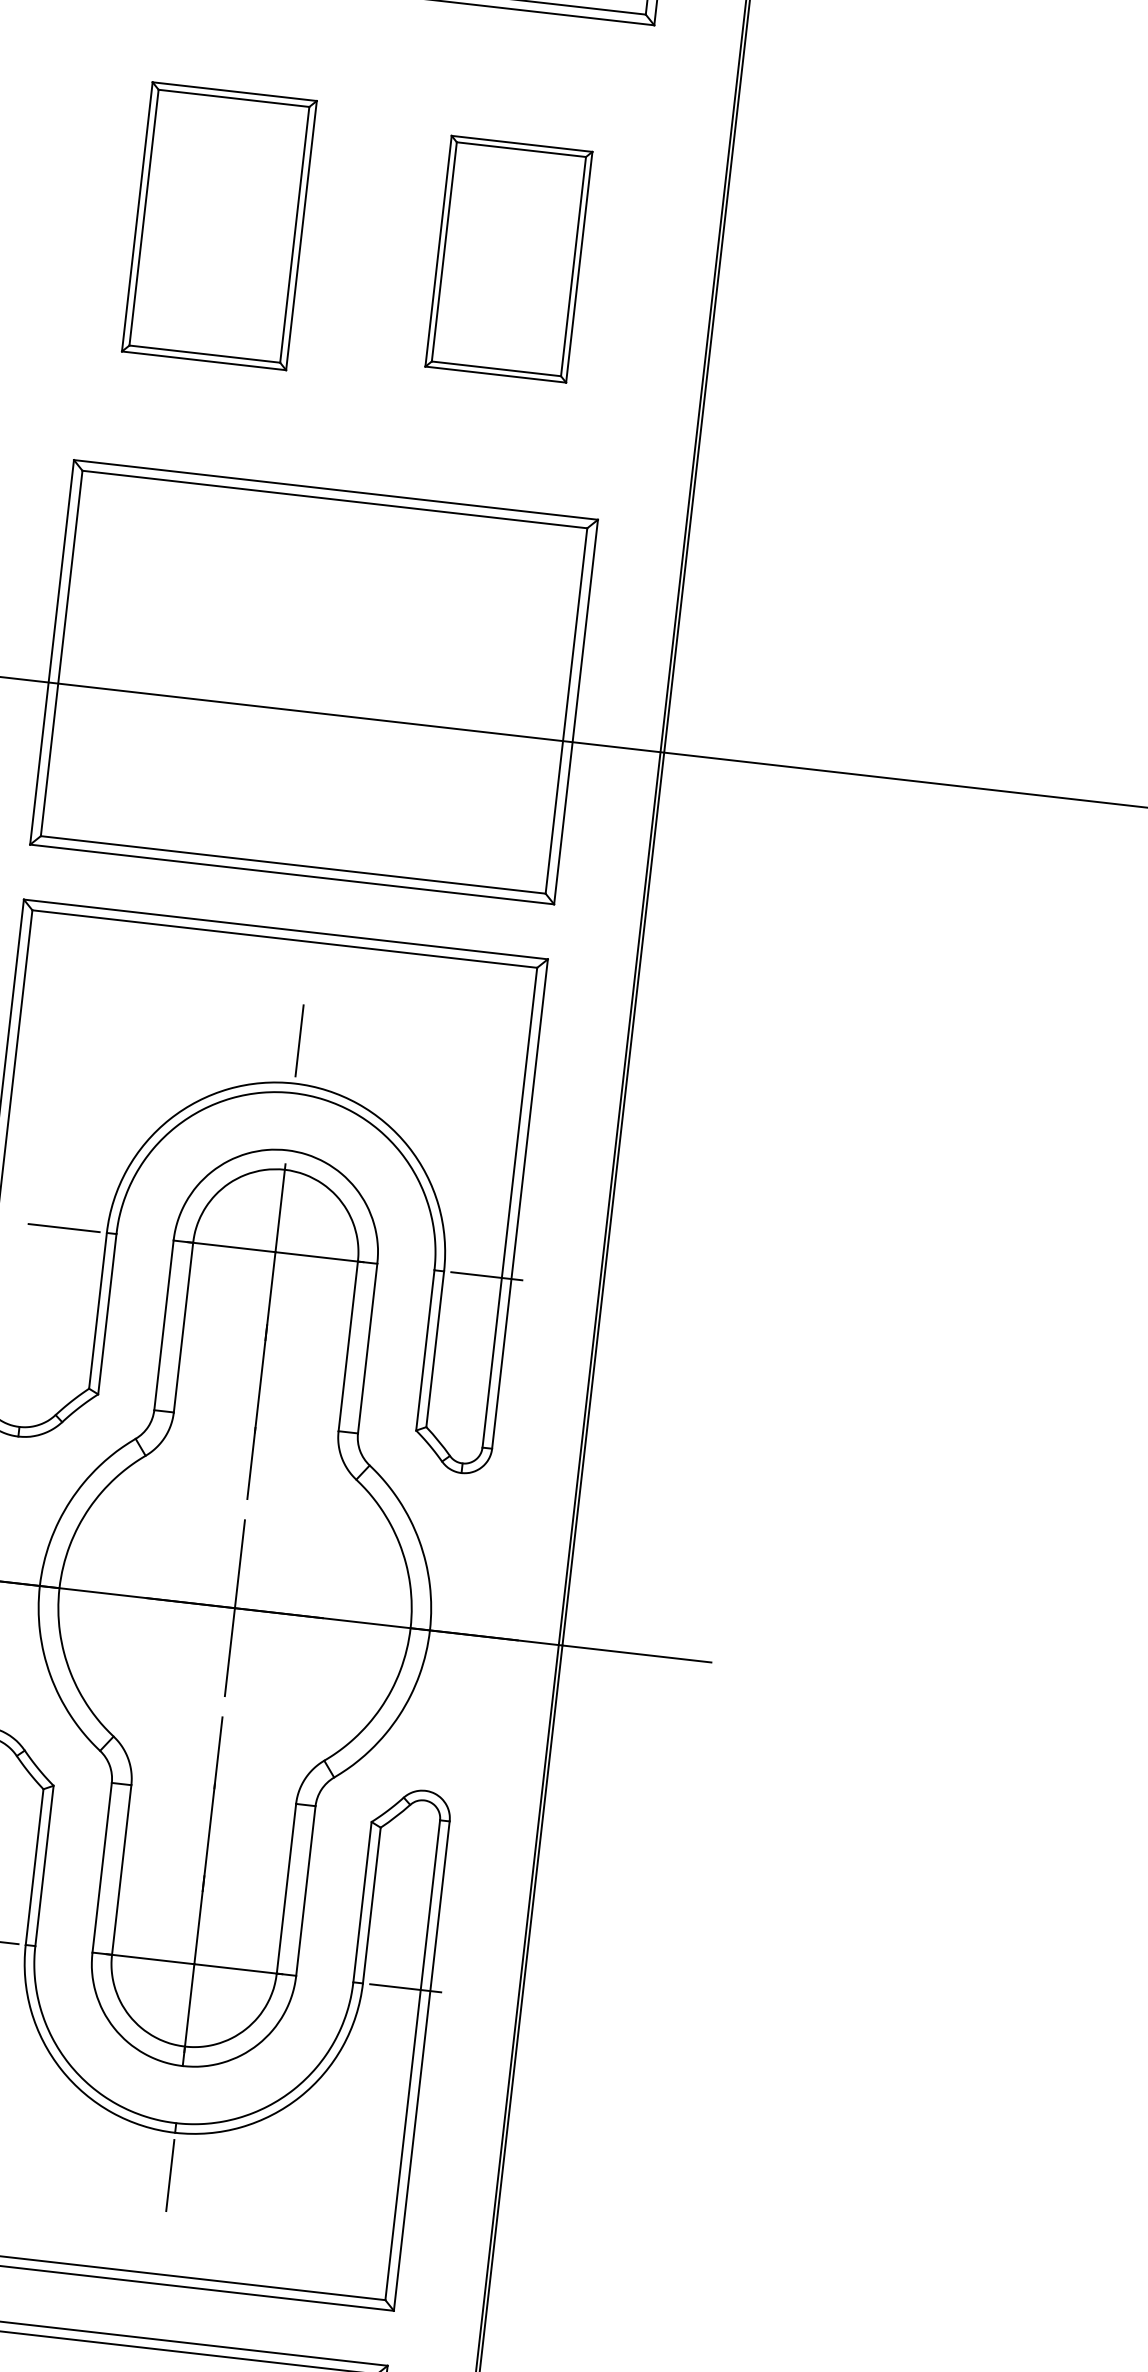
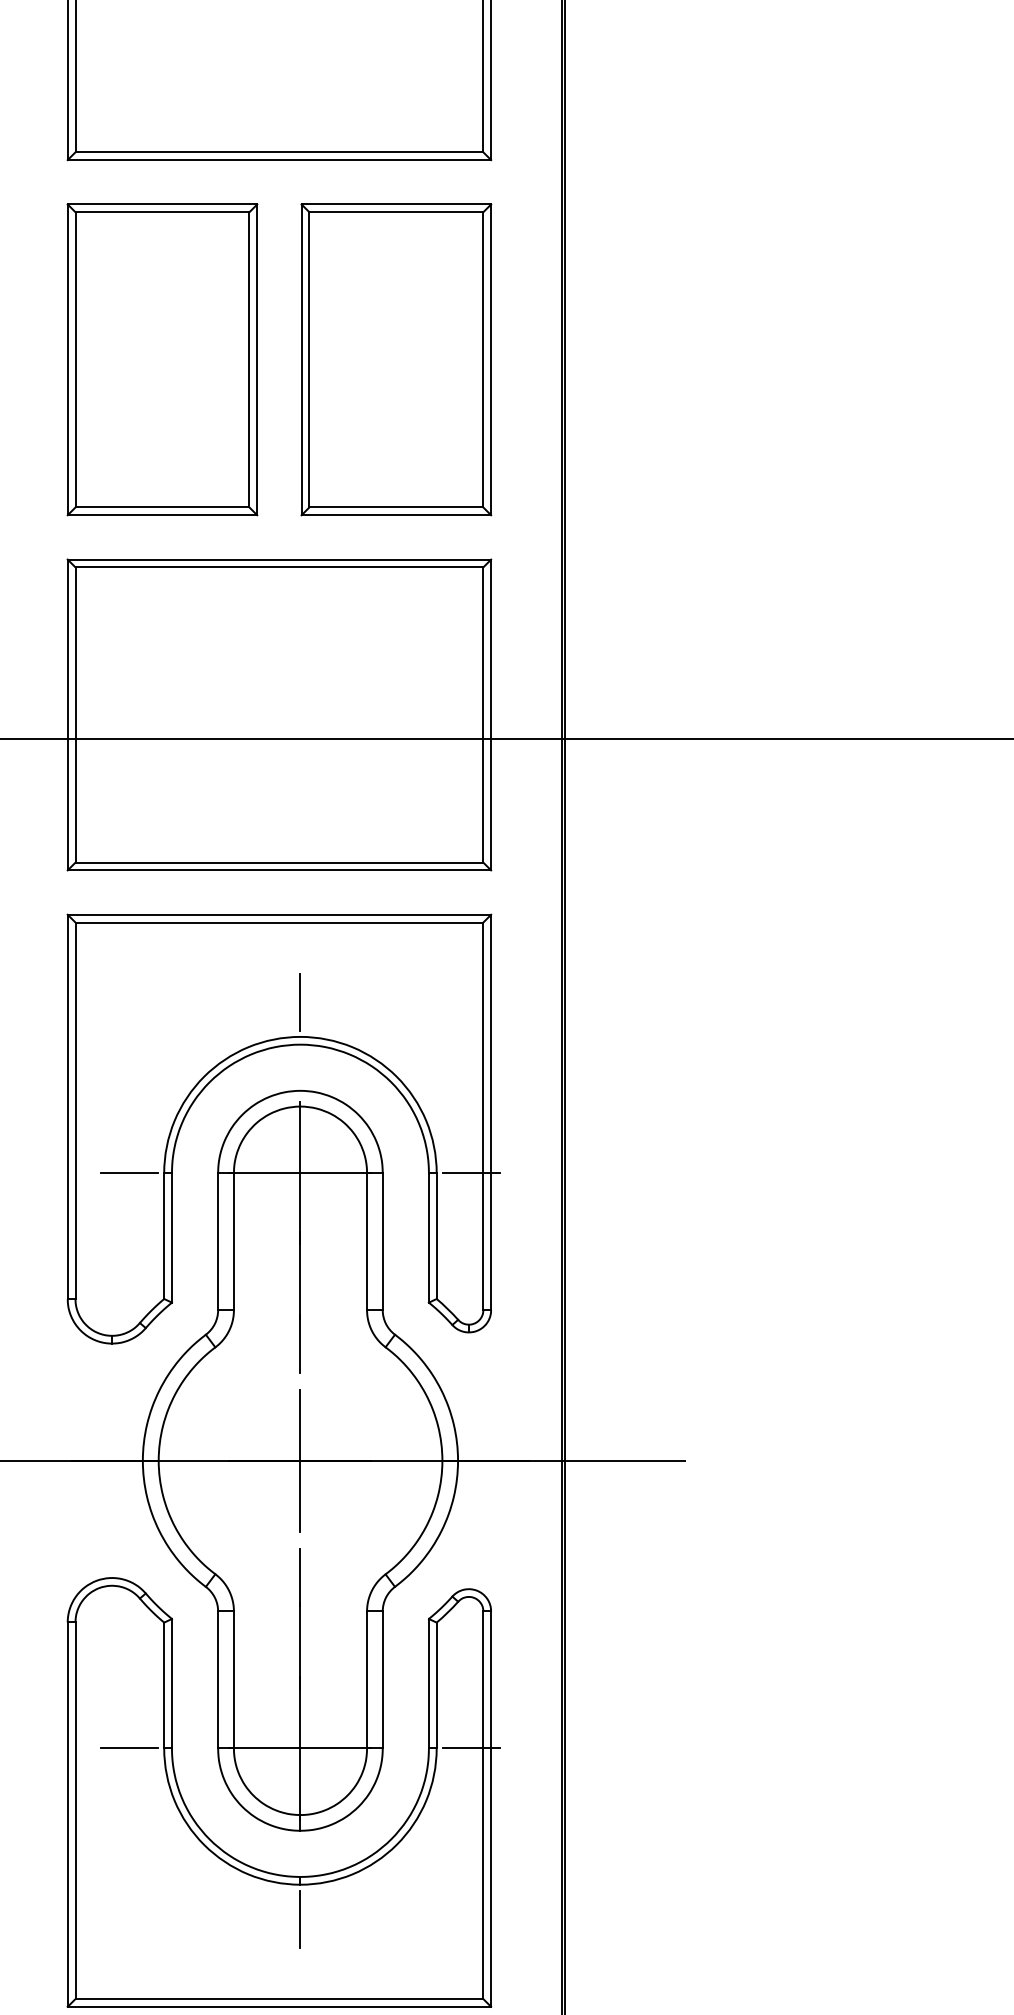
part: (219, 225) -> (162, 359), size x1.43
part: (509, 258) -> (396, 359), size x1.67

